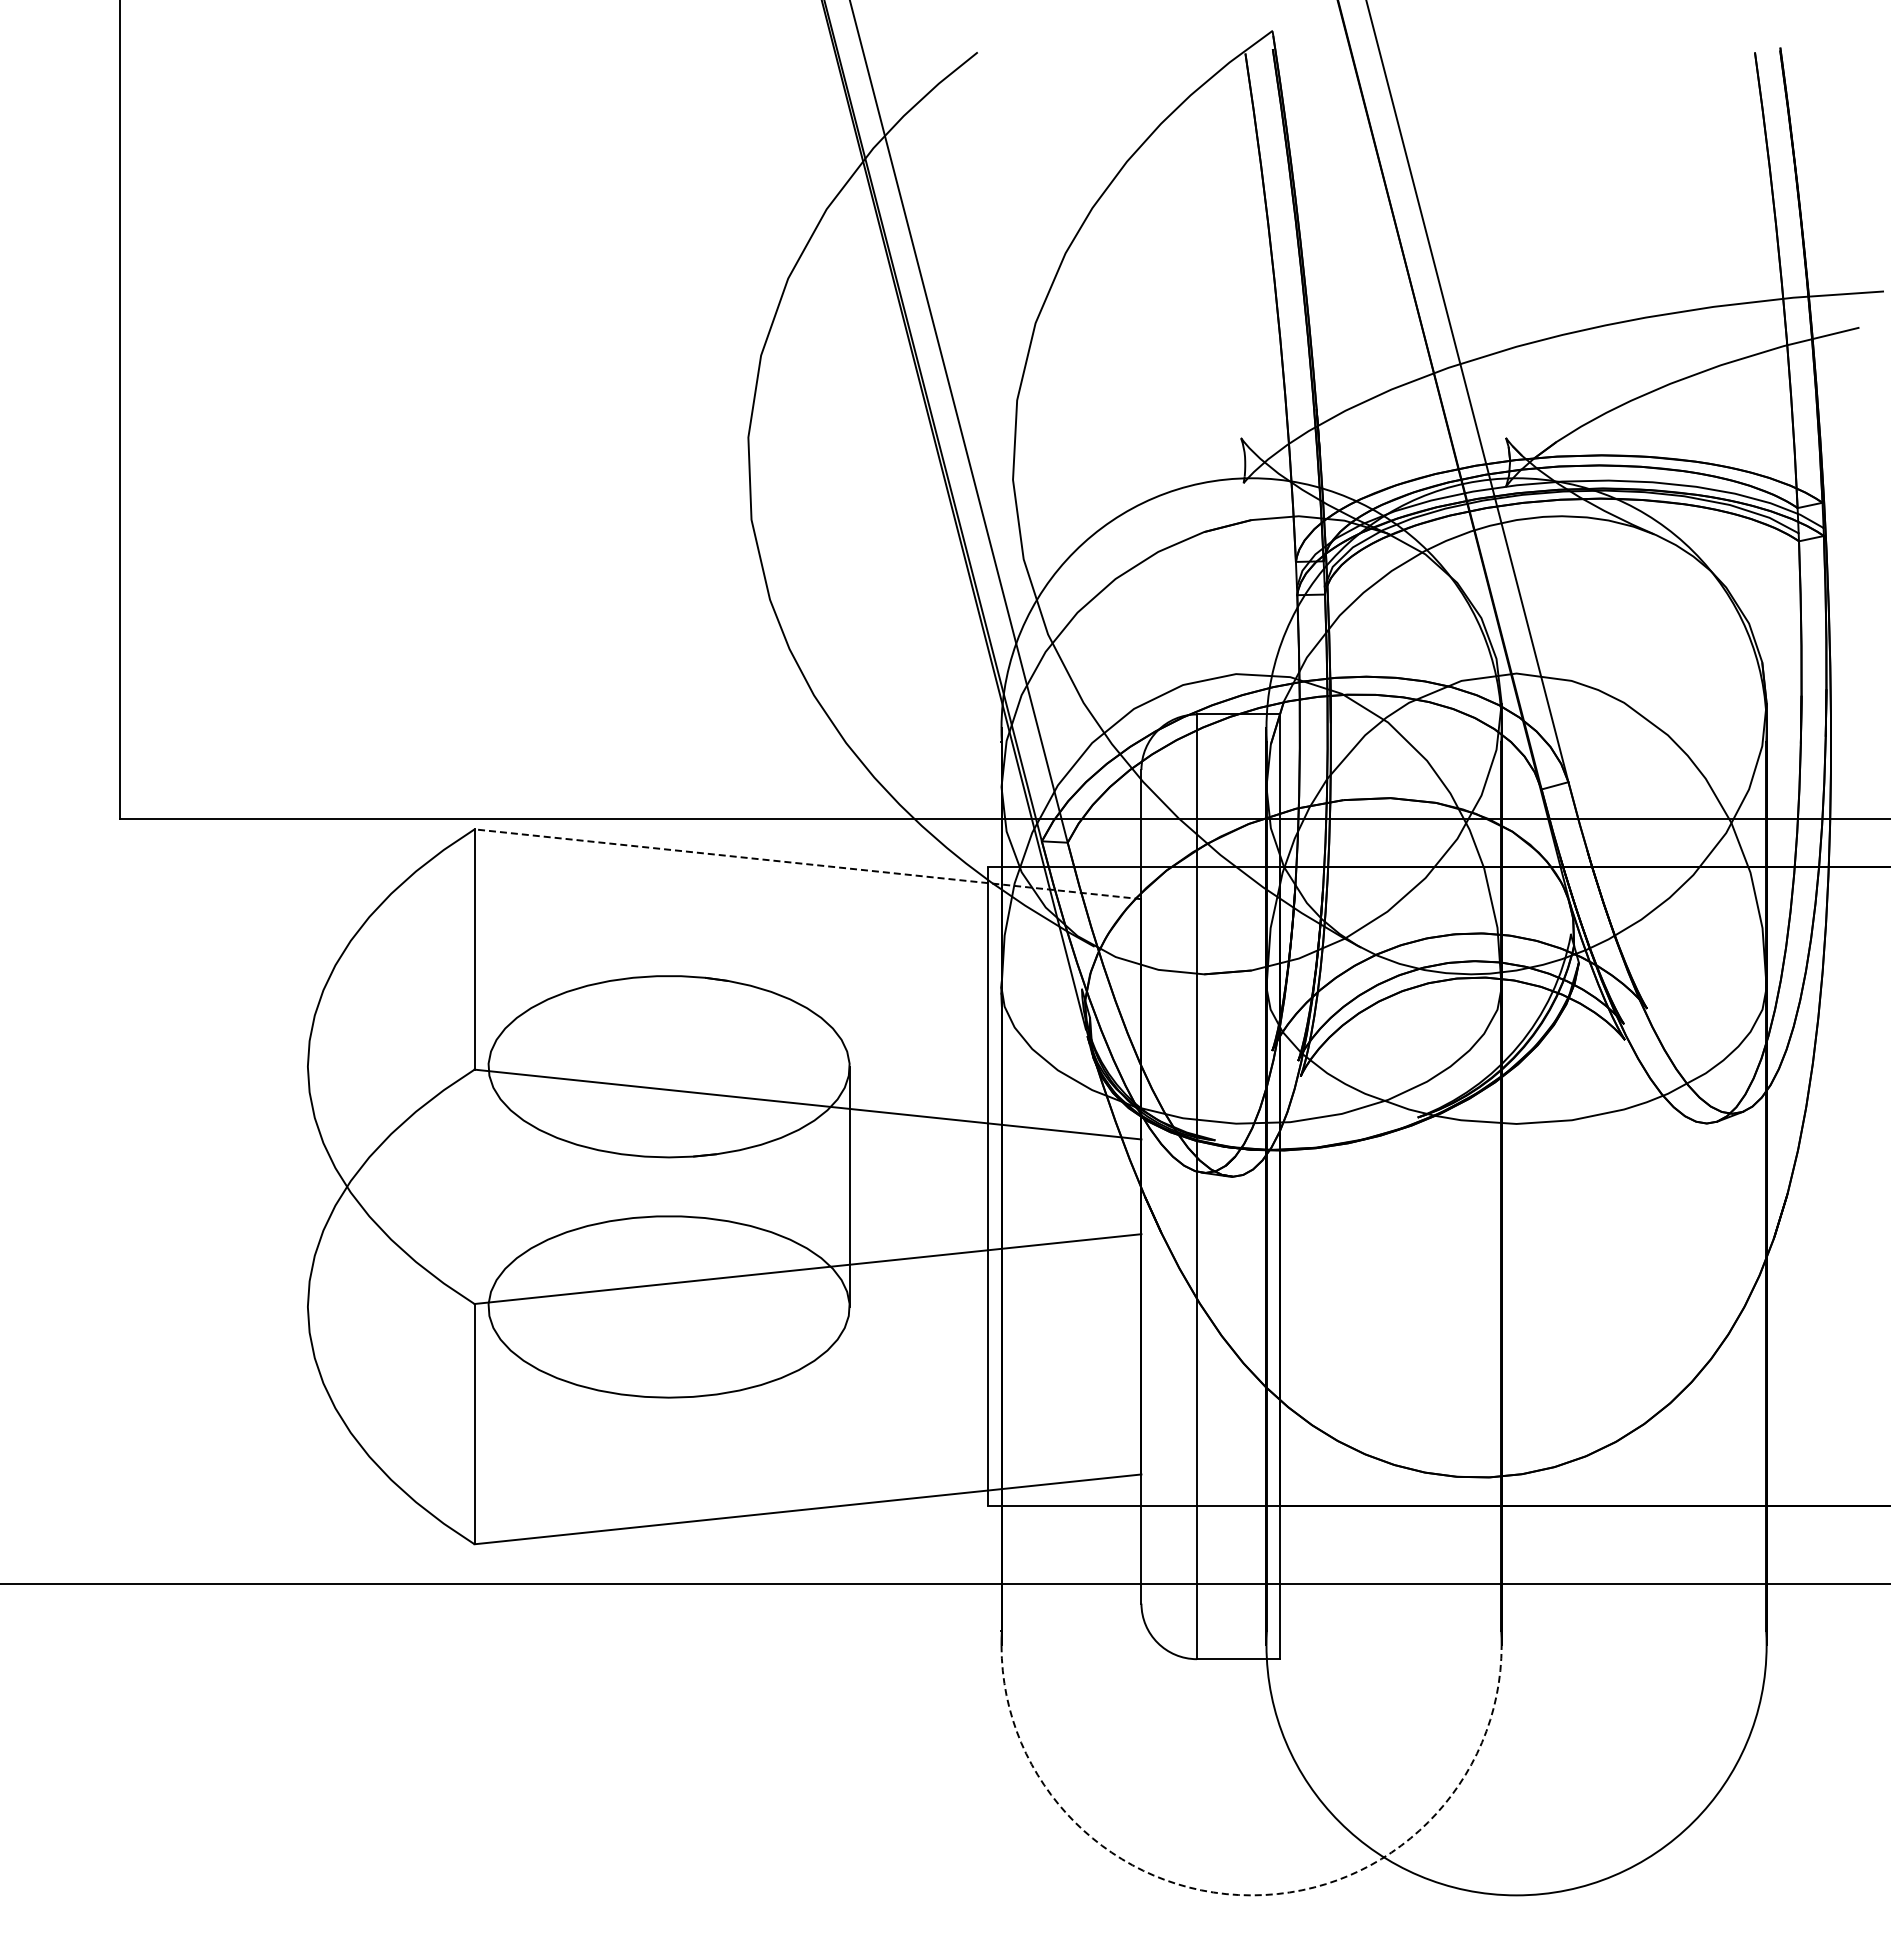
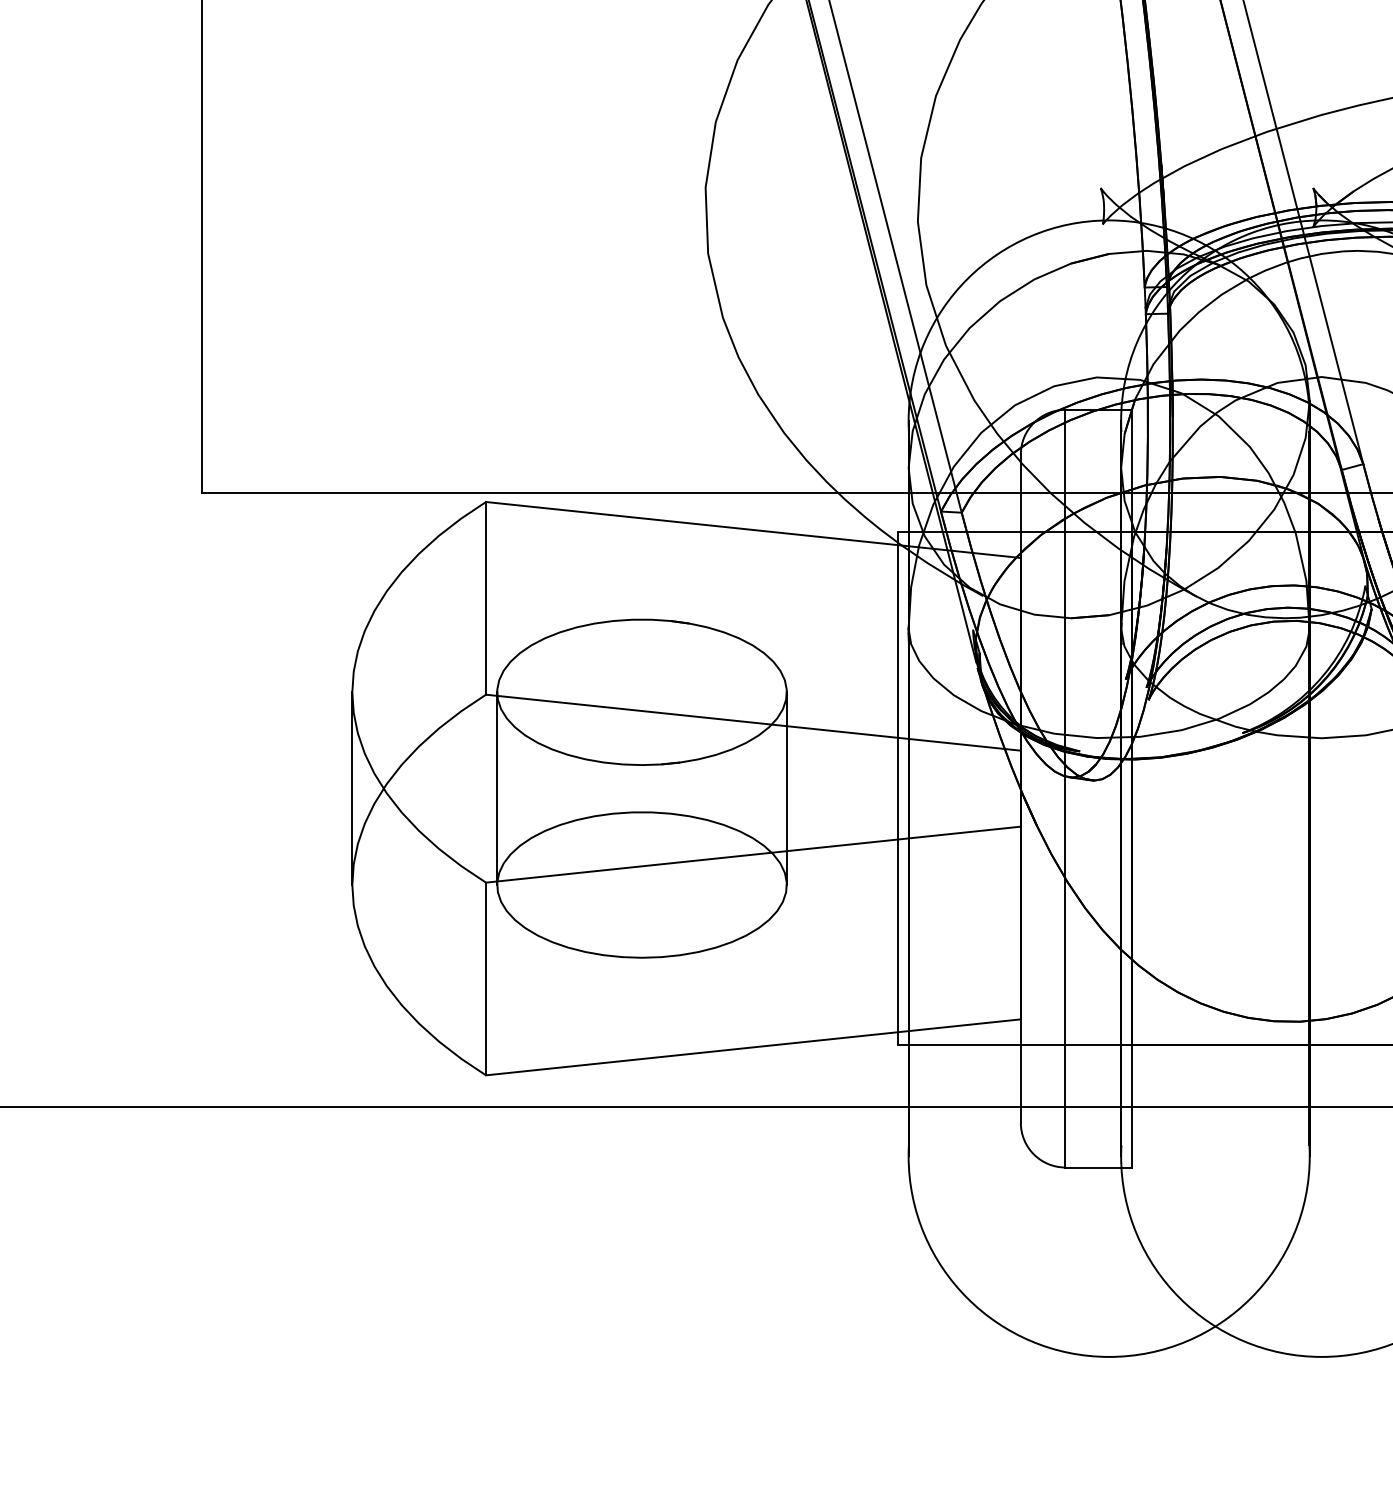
line: (807, 864) -> (753, 530), dashed -> solid
line: (307, 1186) -> (352, 788), added
line: (488, 1186) -> (497, 788), added
arc: (1251, 1895) -> (1109, 1357), dashed -> solid

